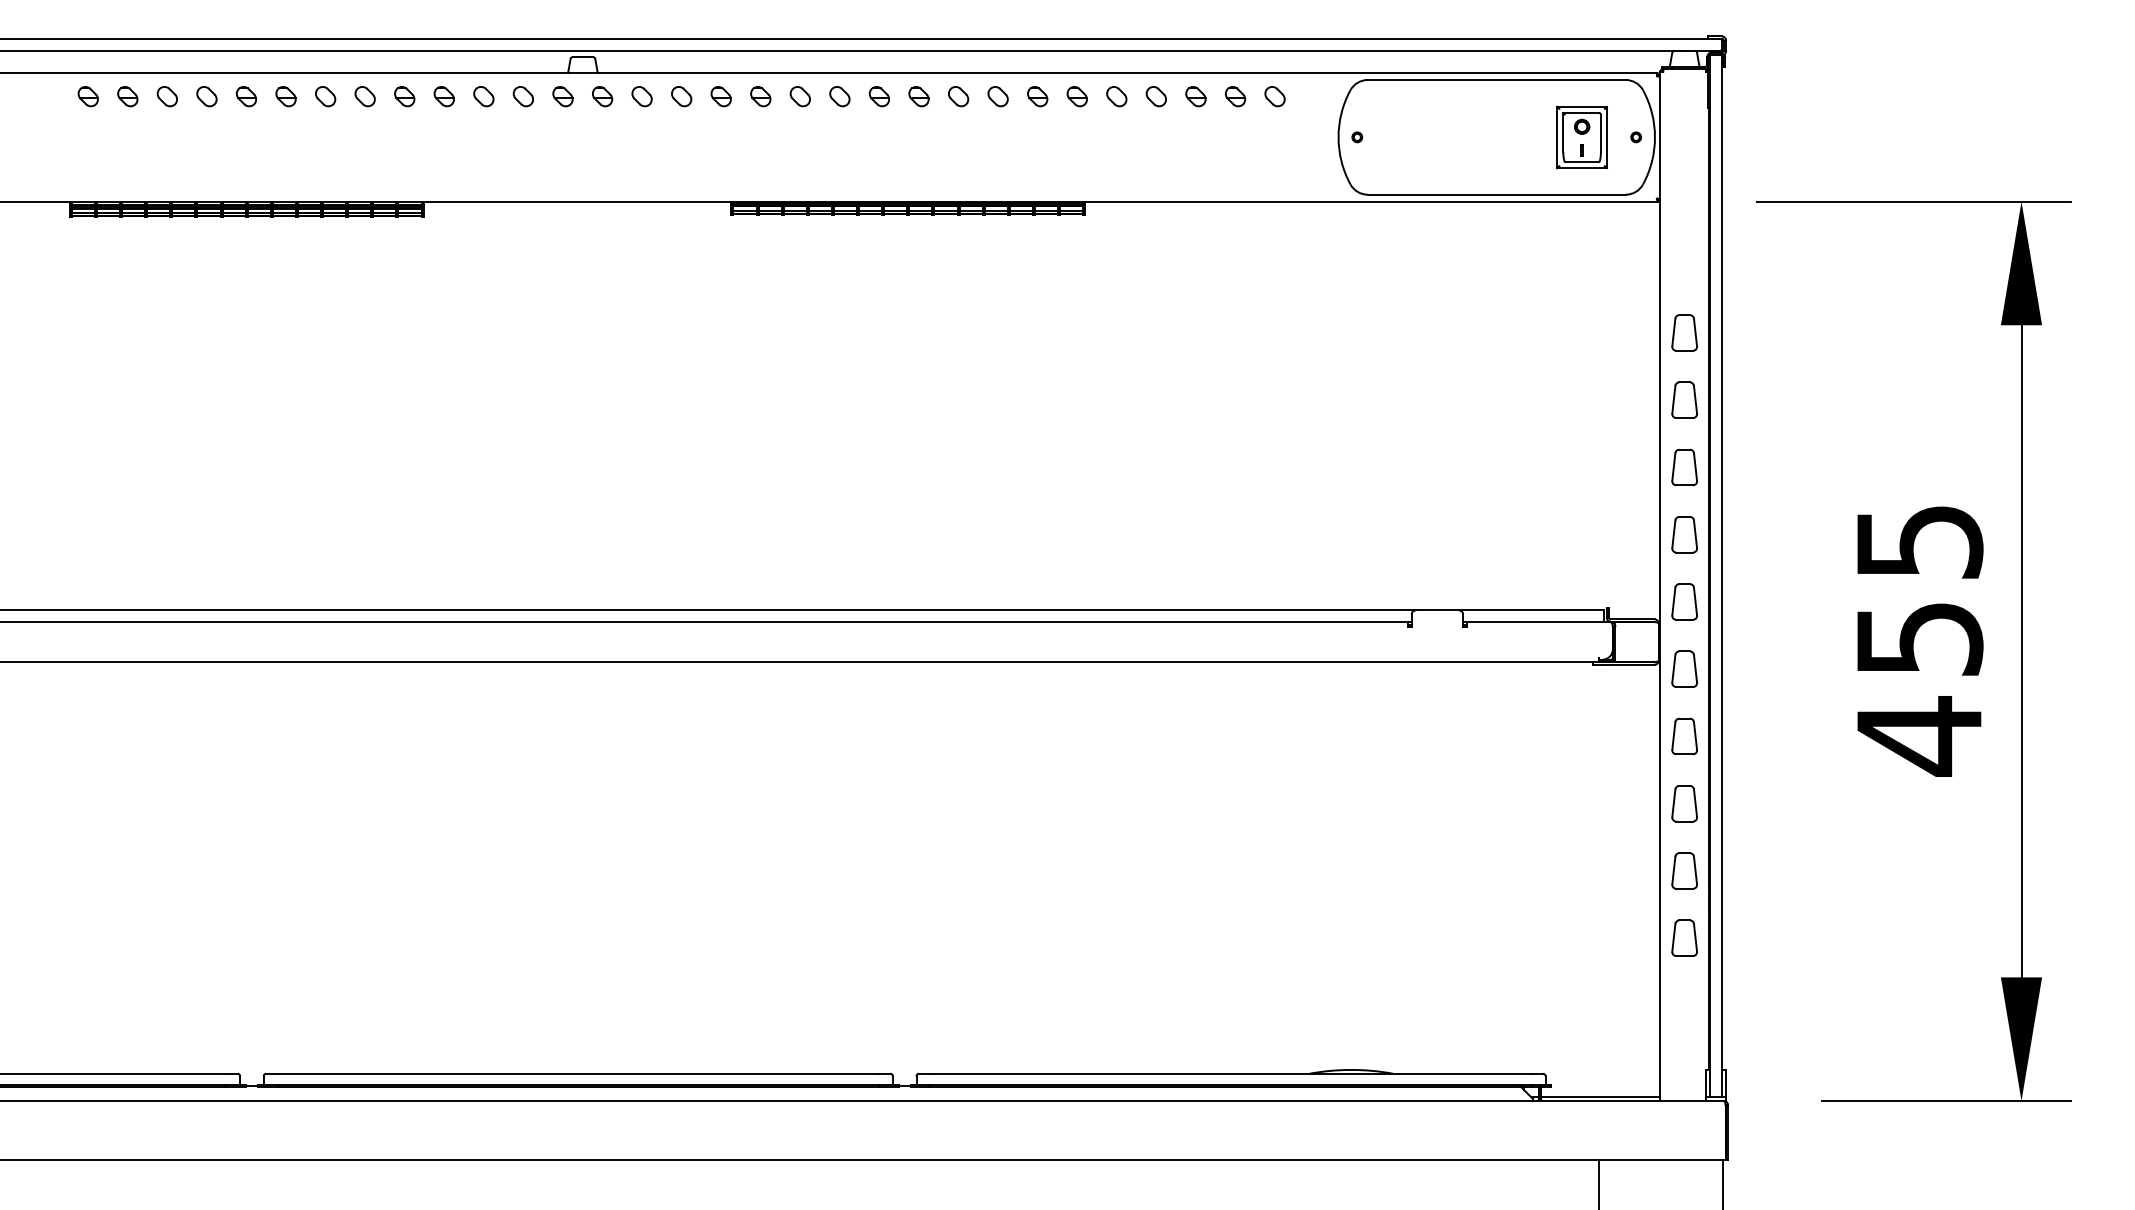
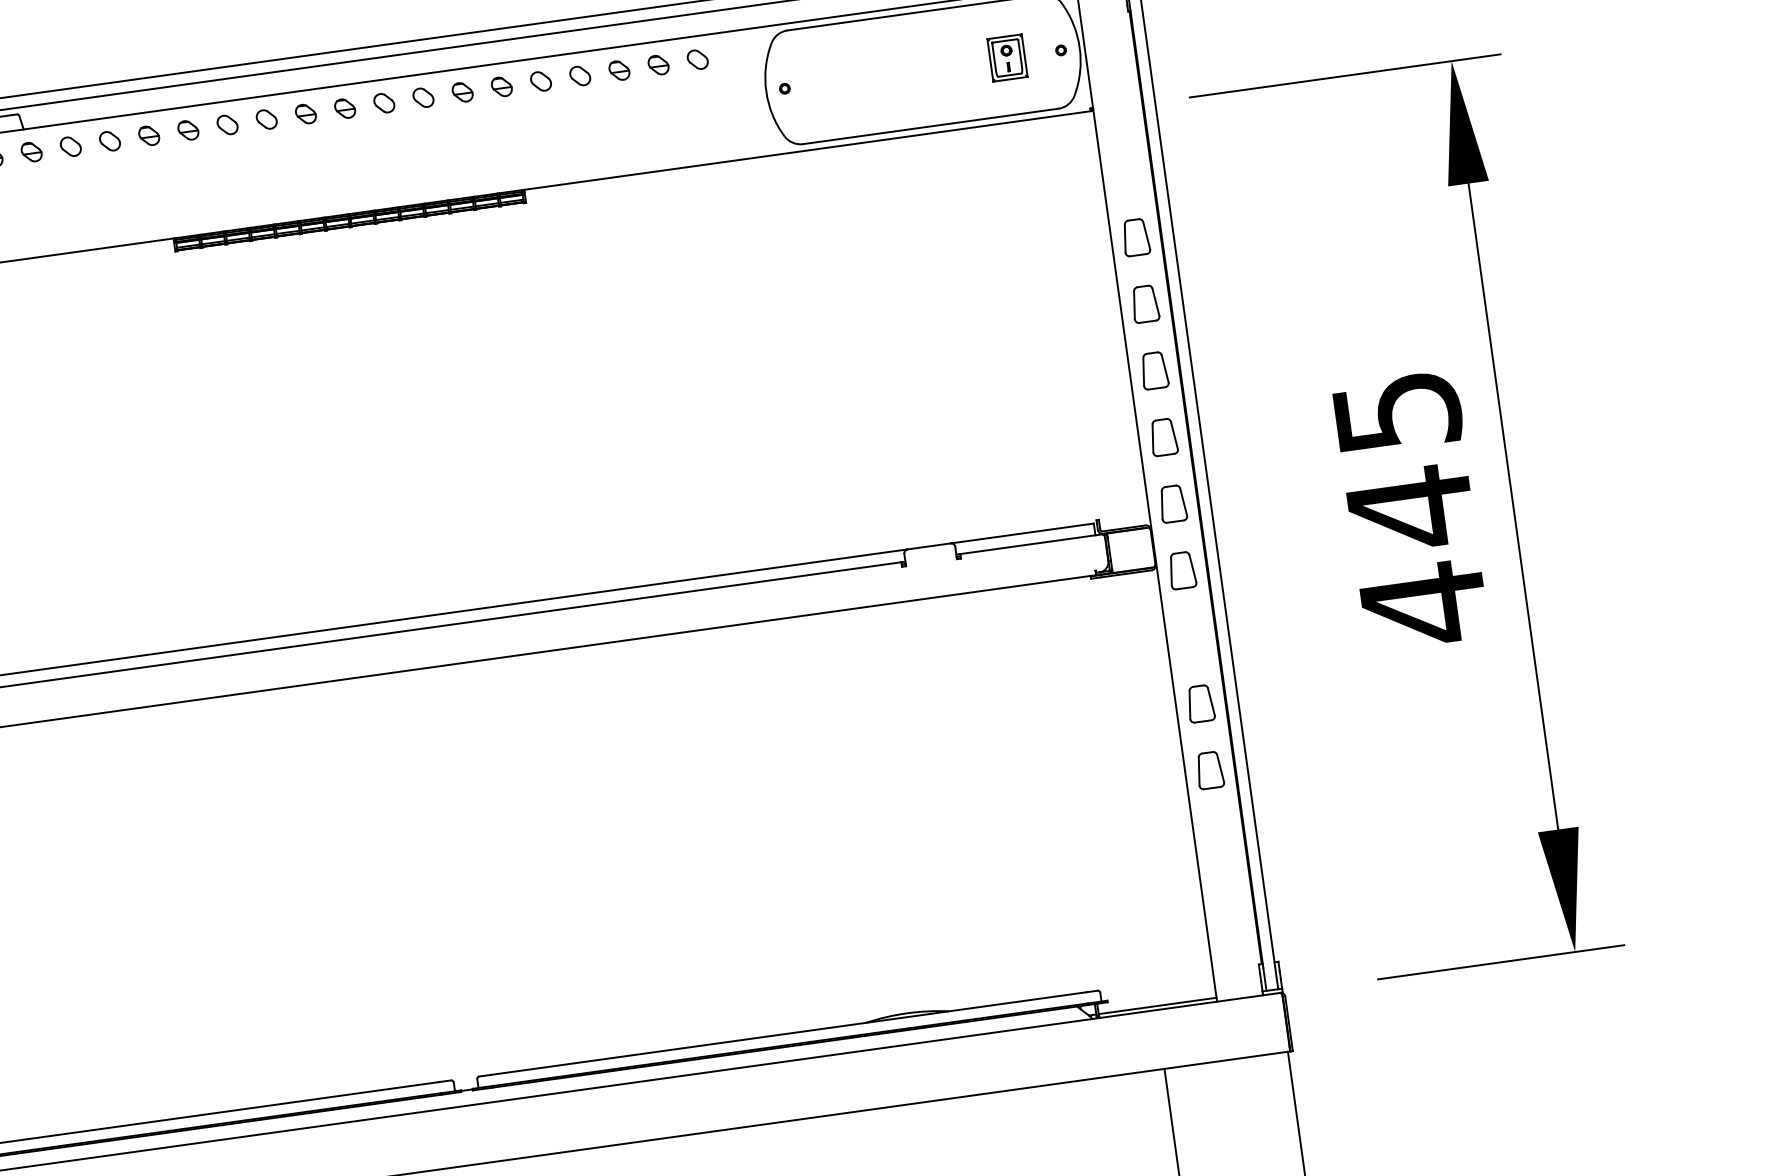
part: (1581, 137) -> (1006, 58), size x0.7
text: (1920, 639) -> (1411, 508), 455 -> 445
part: (1684, 736) -> (1191, 637), removed
part: (1684, 937) -> (1218, 836), removed

